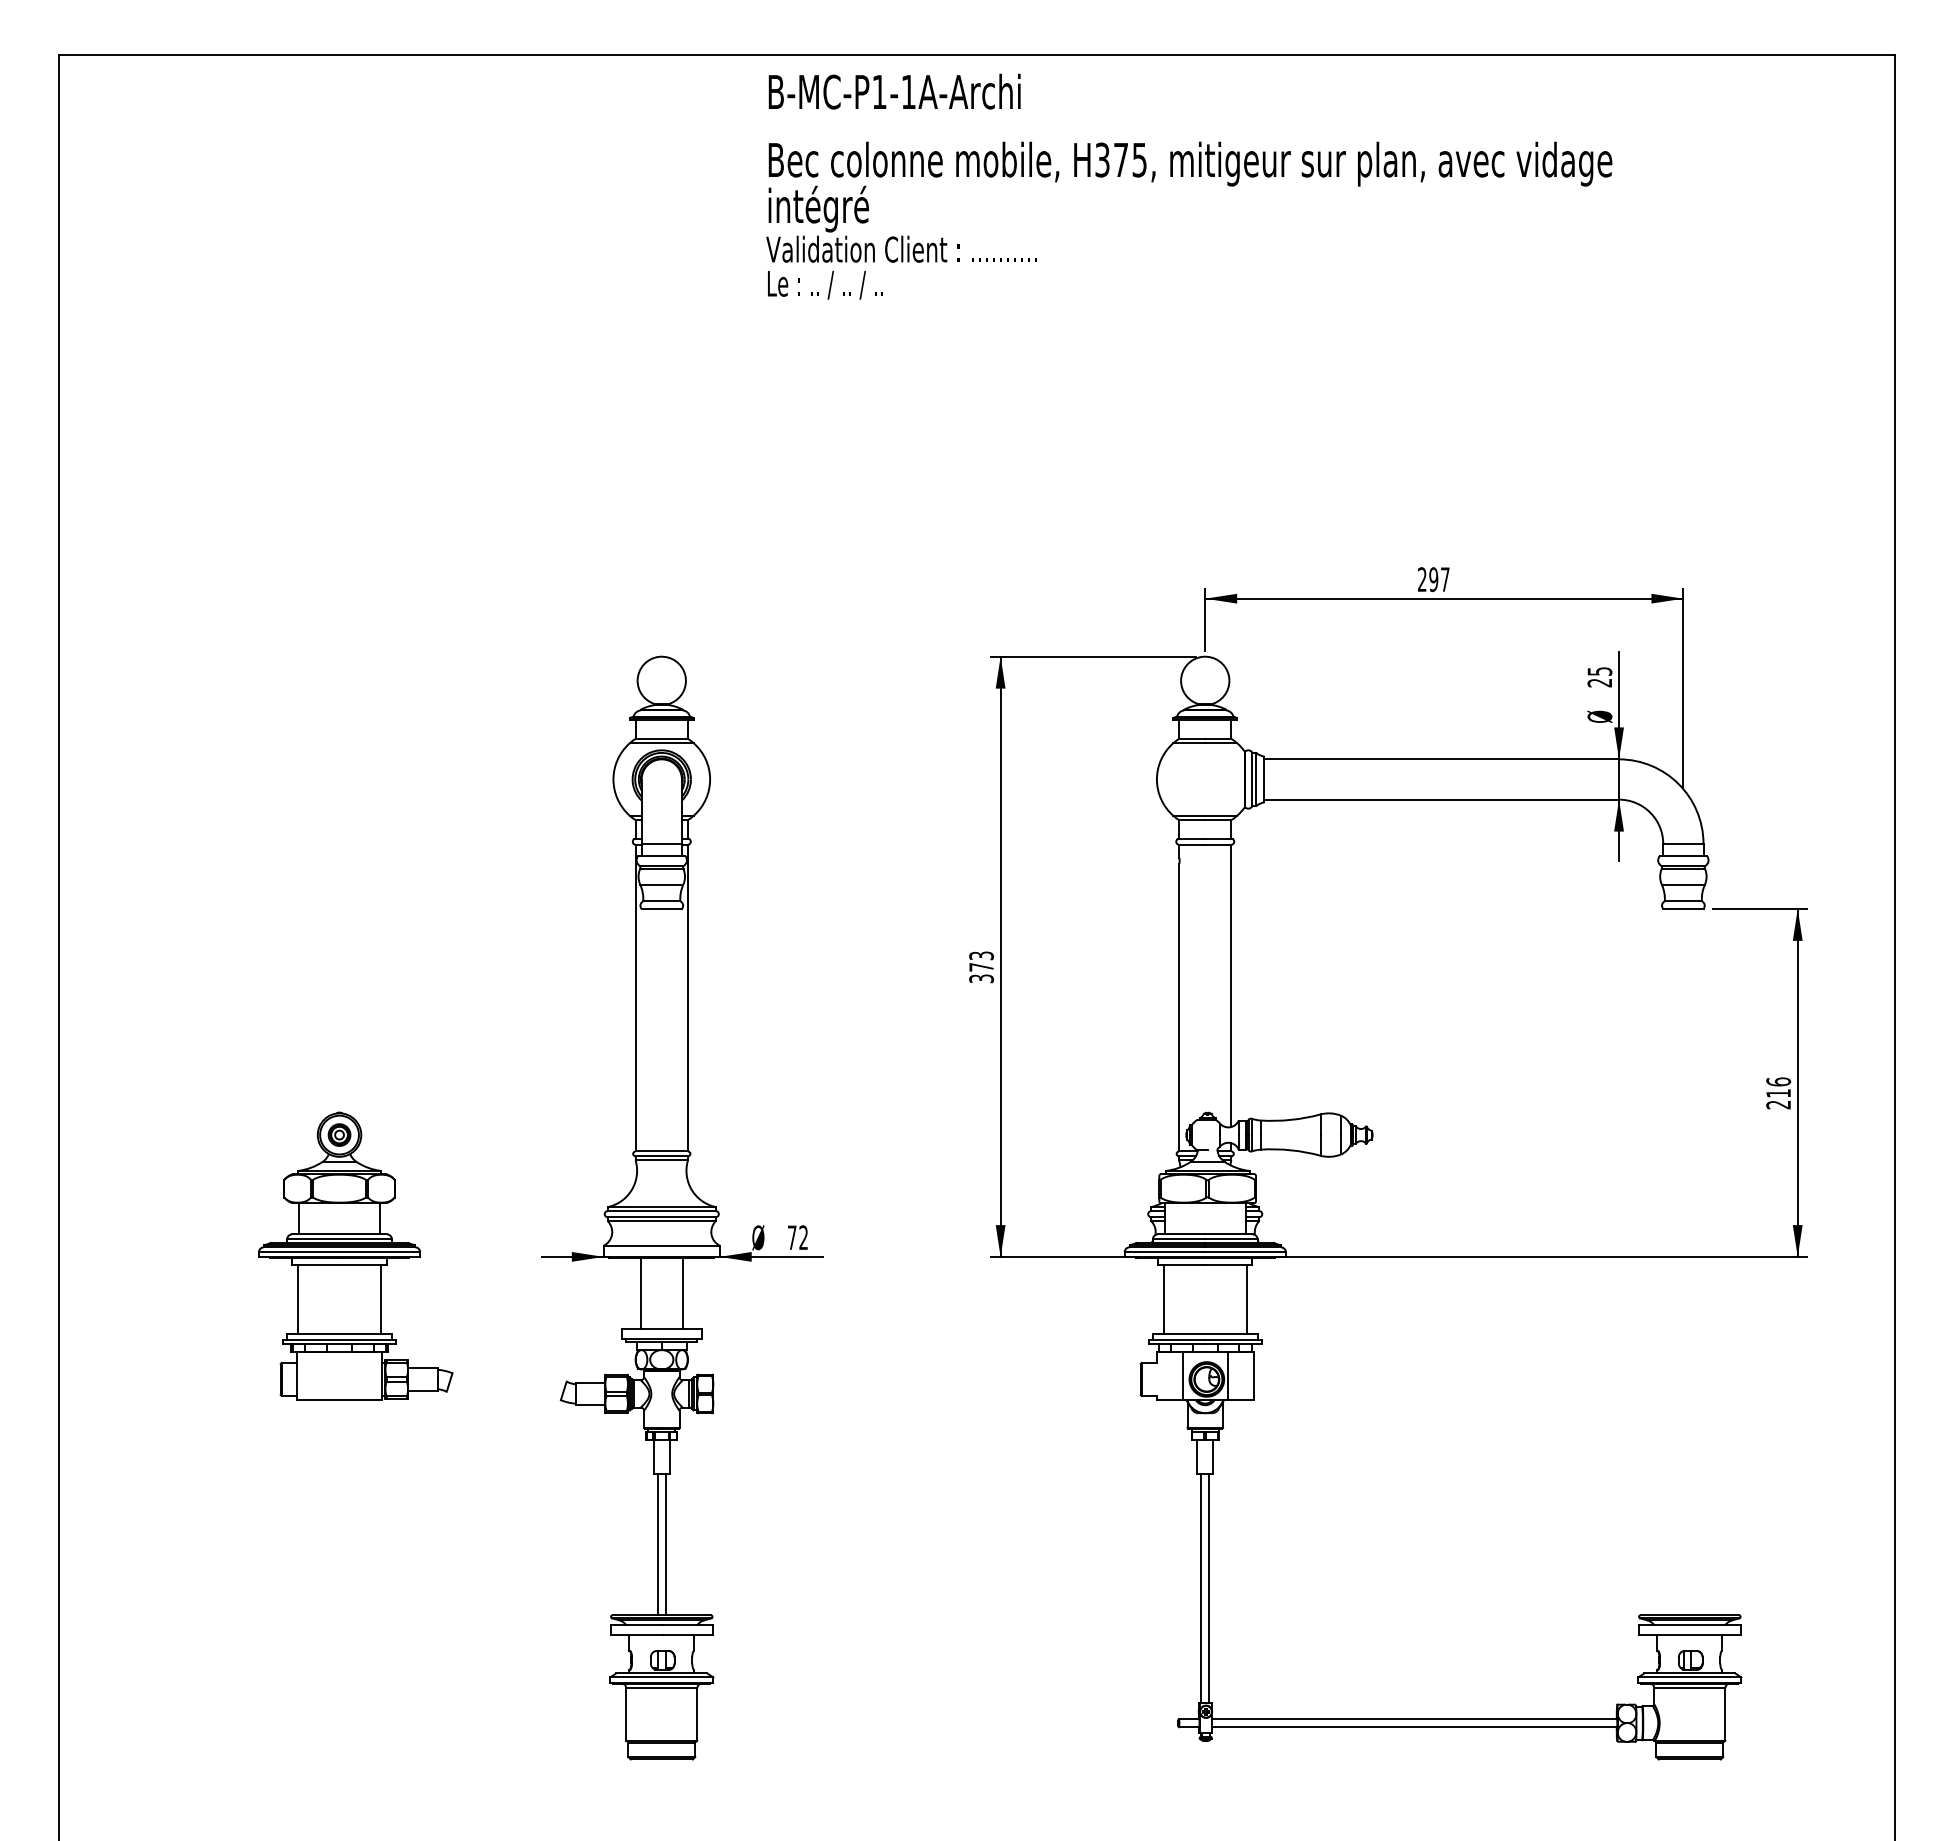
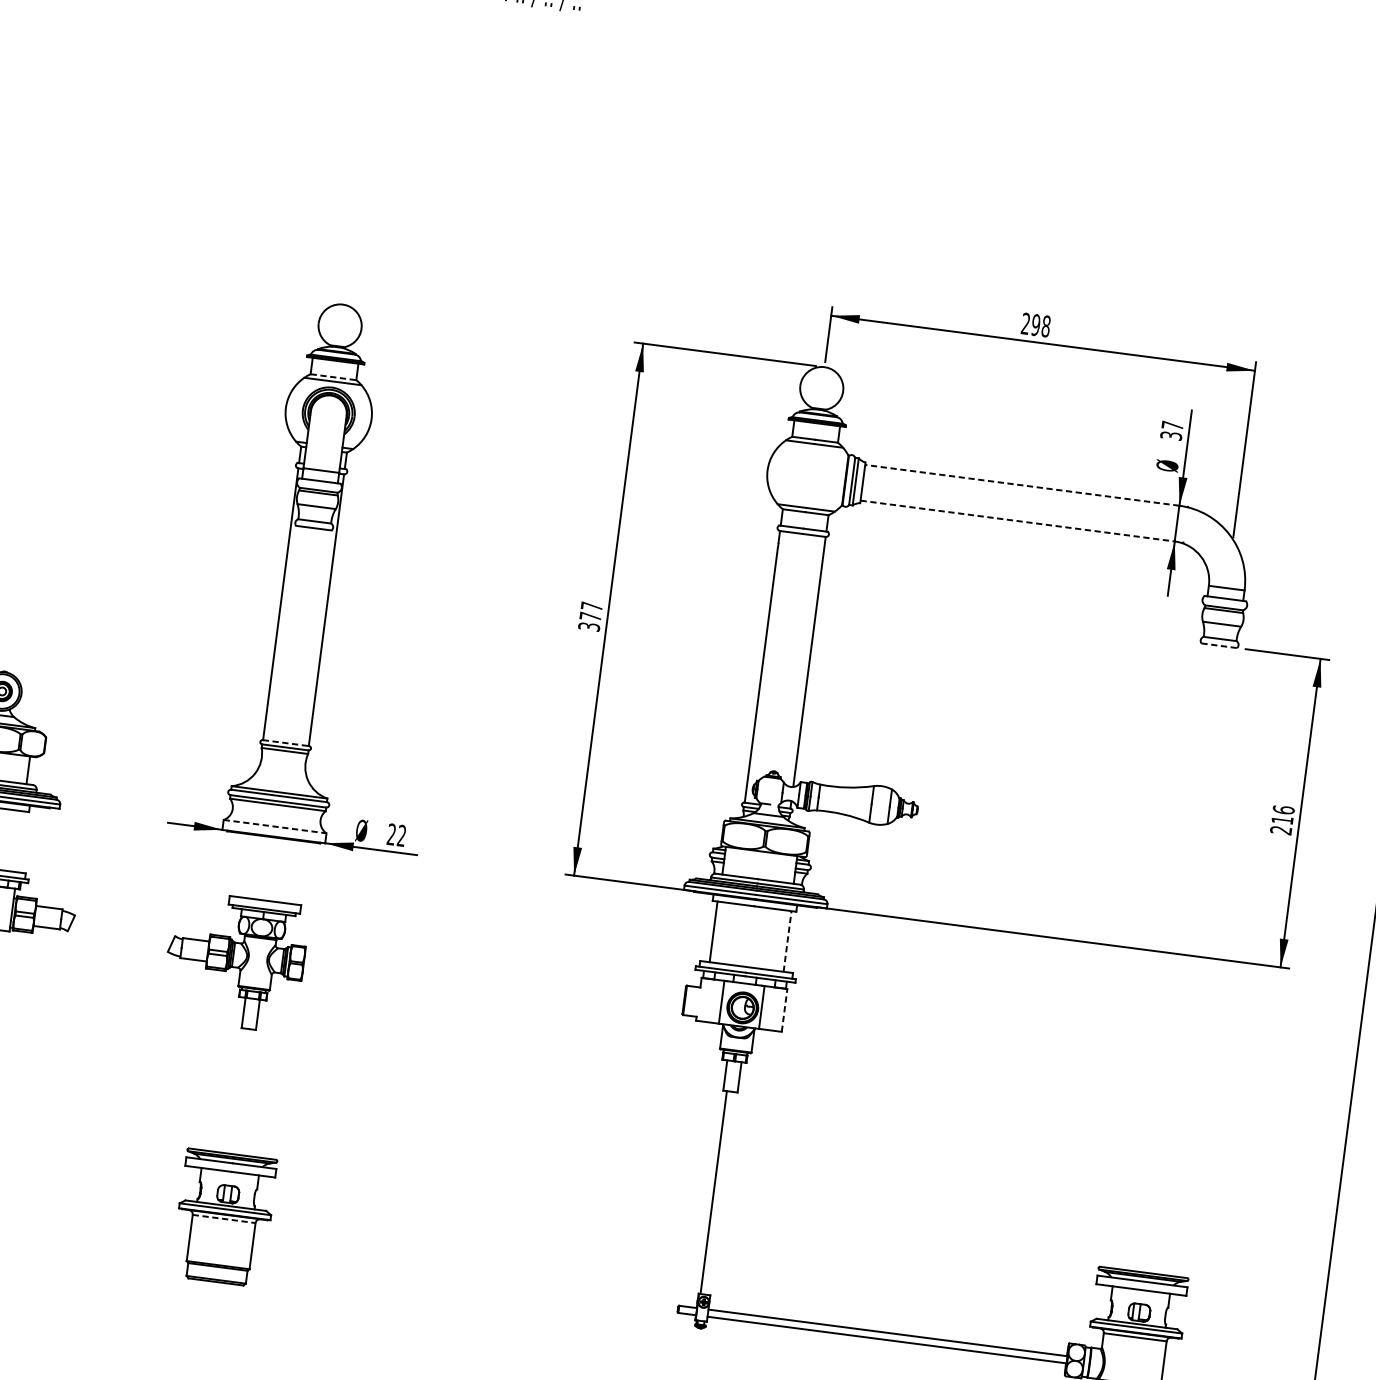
text: (1444, 579) -> (1045, 326), 297 -> 298
text: (1599, 677) -> (1171, 430), 25 -> 37
line: (661, 738) -> (333, 377), solid -> dashed
line: (1441, 759) -> (1022, 485), solid -> dashed
line: (1442, 799) -> (1018, 521), solid -> dashed
line: (1683, 908) -> (1219, 645), solid -> dashed
text: (981, 955) -> (591, 606), 373 -> 377
line: (662, 1151) -> (286, 743), solid -> dashed
text: (791, 1237) -> (391, 834), 72 -> 22
line: (662, 1245) -> (275, 826), solid -> dashed
line: (641, 1293) -> (251, 866), removed
line: (682, 1293) -> (287, 871), removed
line: (1246, 1298) -> (787, 940), solid -> dashed
line: (381, 1299) -> (20, 842), removed
line: (1253, 1375) -> (784, 1009), solid -> dashed
line: (657, 1544) -> (236, 1090), removed
line: (665, 1544) -> (244, 1091), removed
line: (1209, 1588) -> (721, 1193), removed
line: (662, 1688) -> (224, 1219), solid -> dashed

